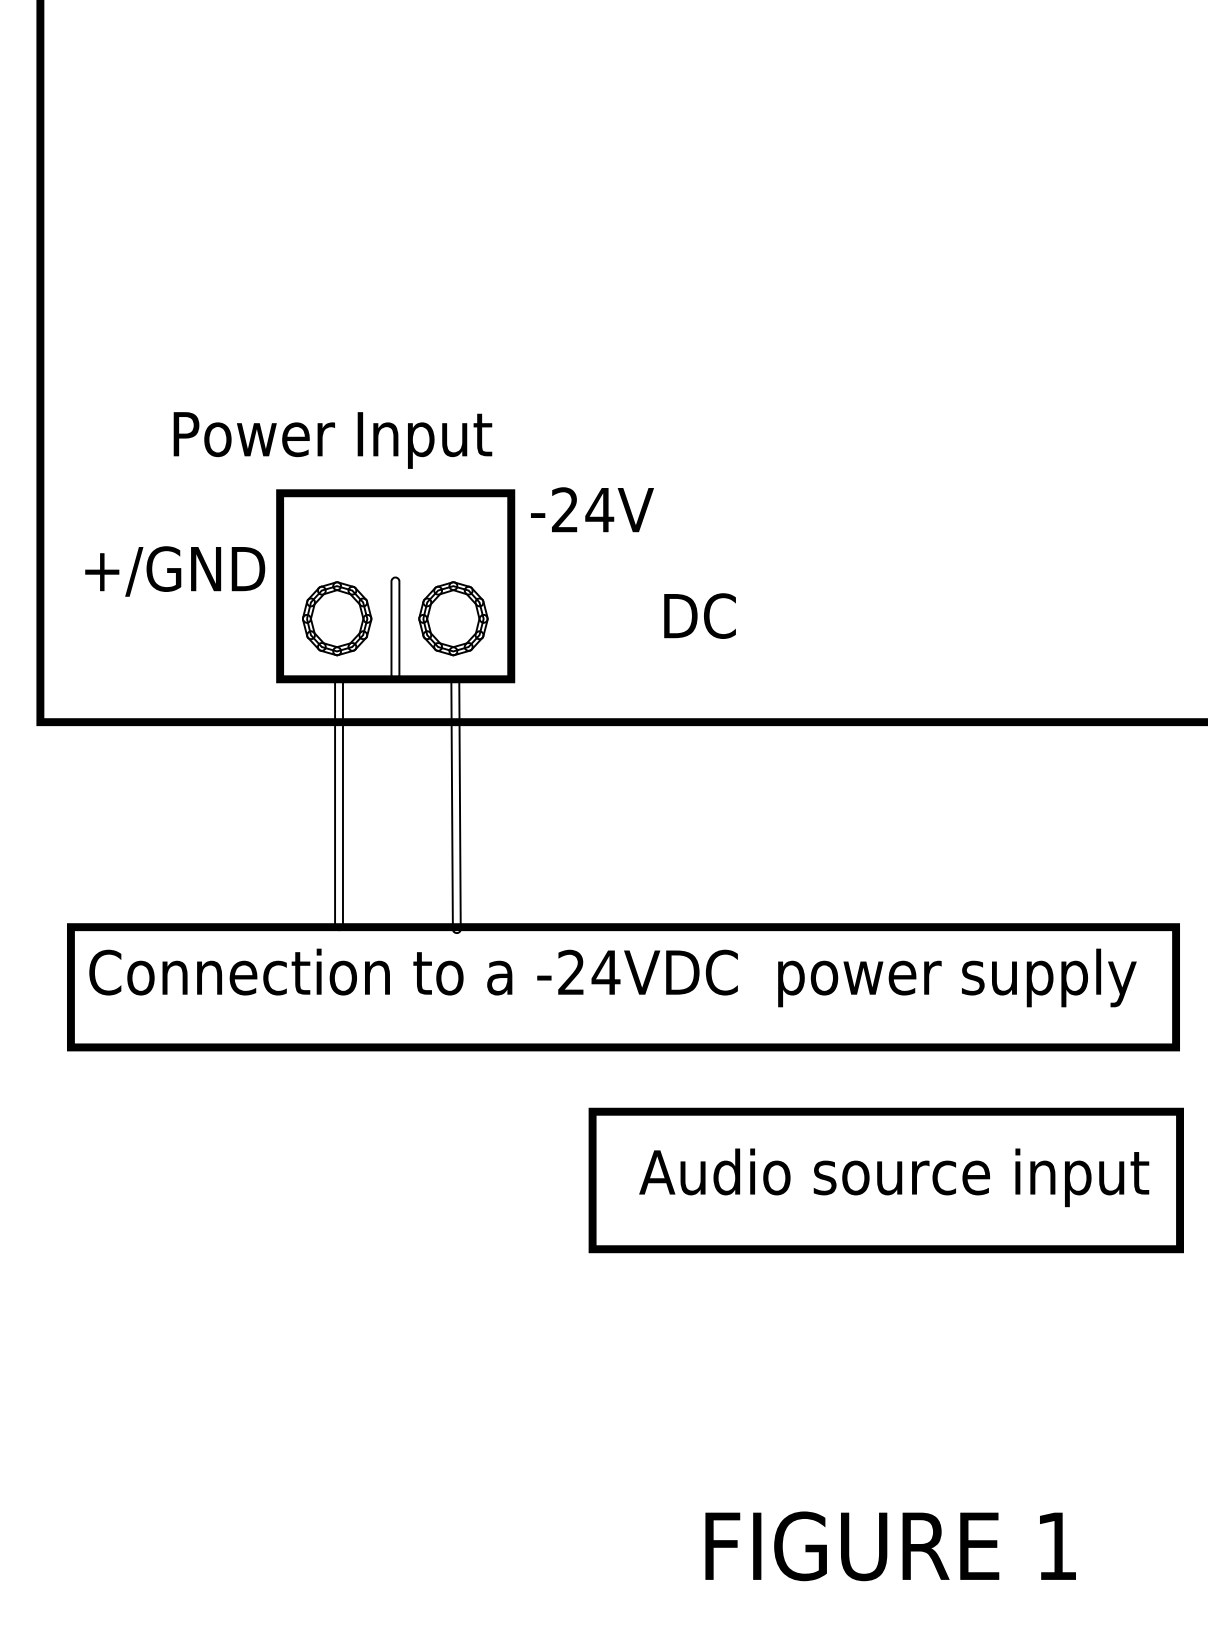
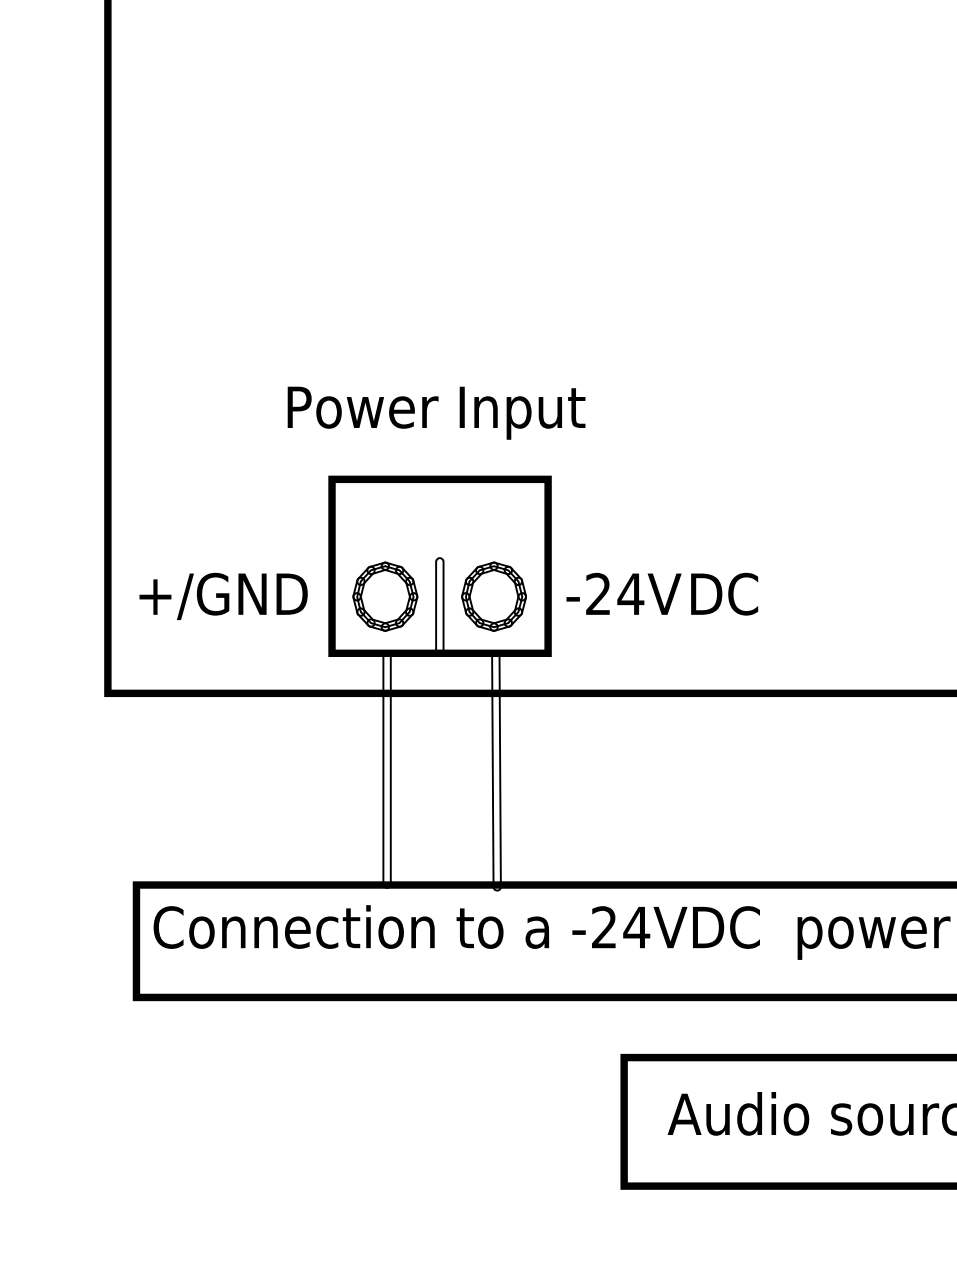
text: (332, 440) -> (436, 413), moved
text: (592, 509) -> (624, 593), moved
text: (175, 571) -> (223, 596), moved

